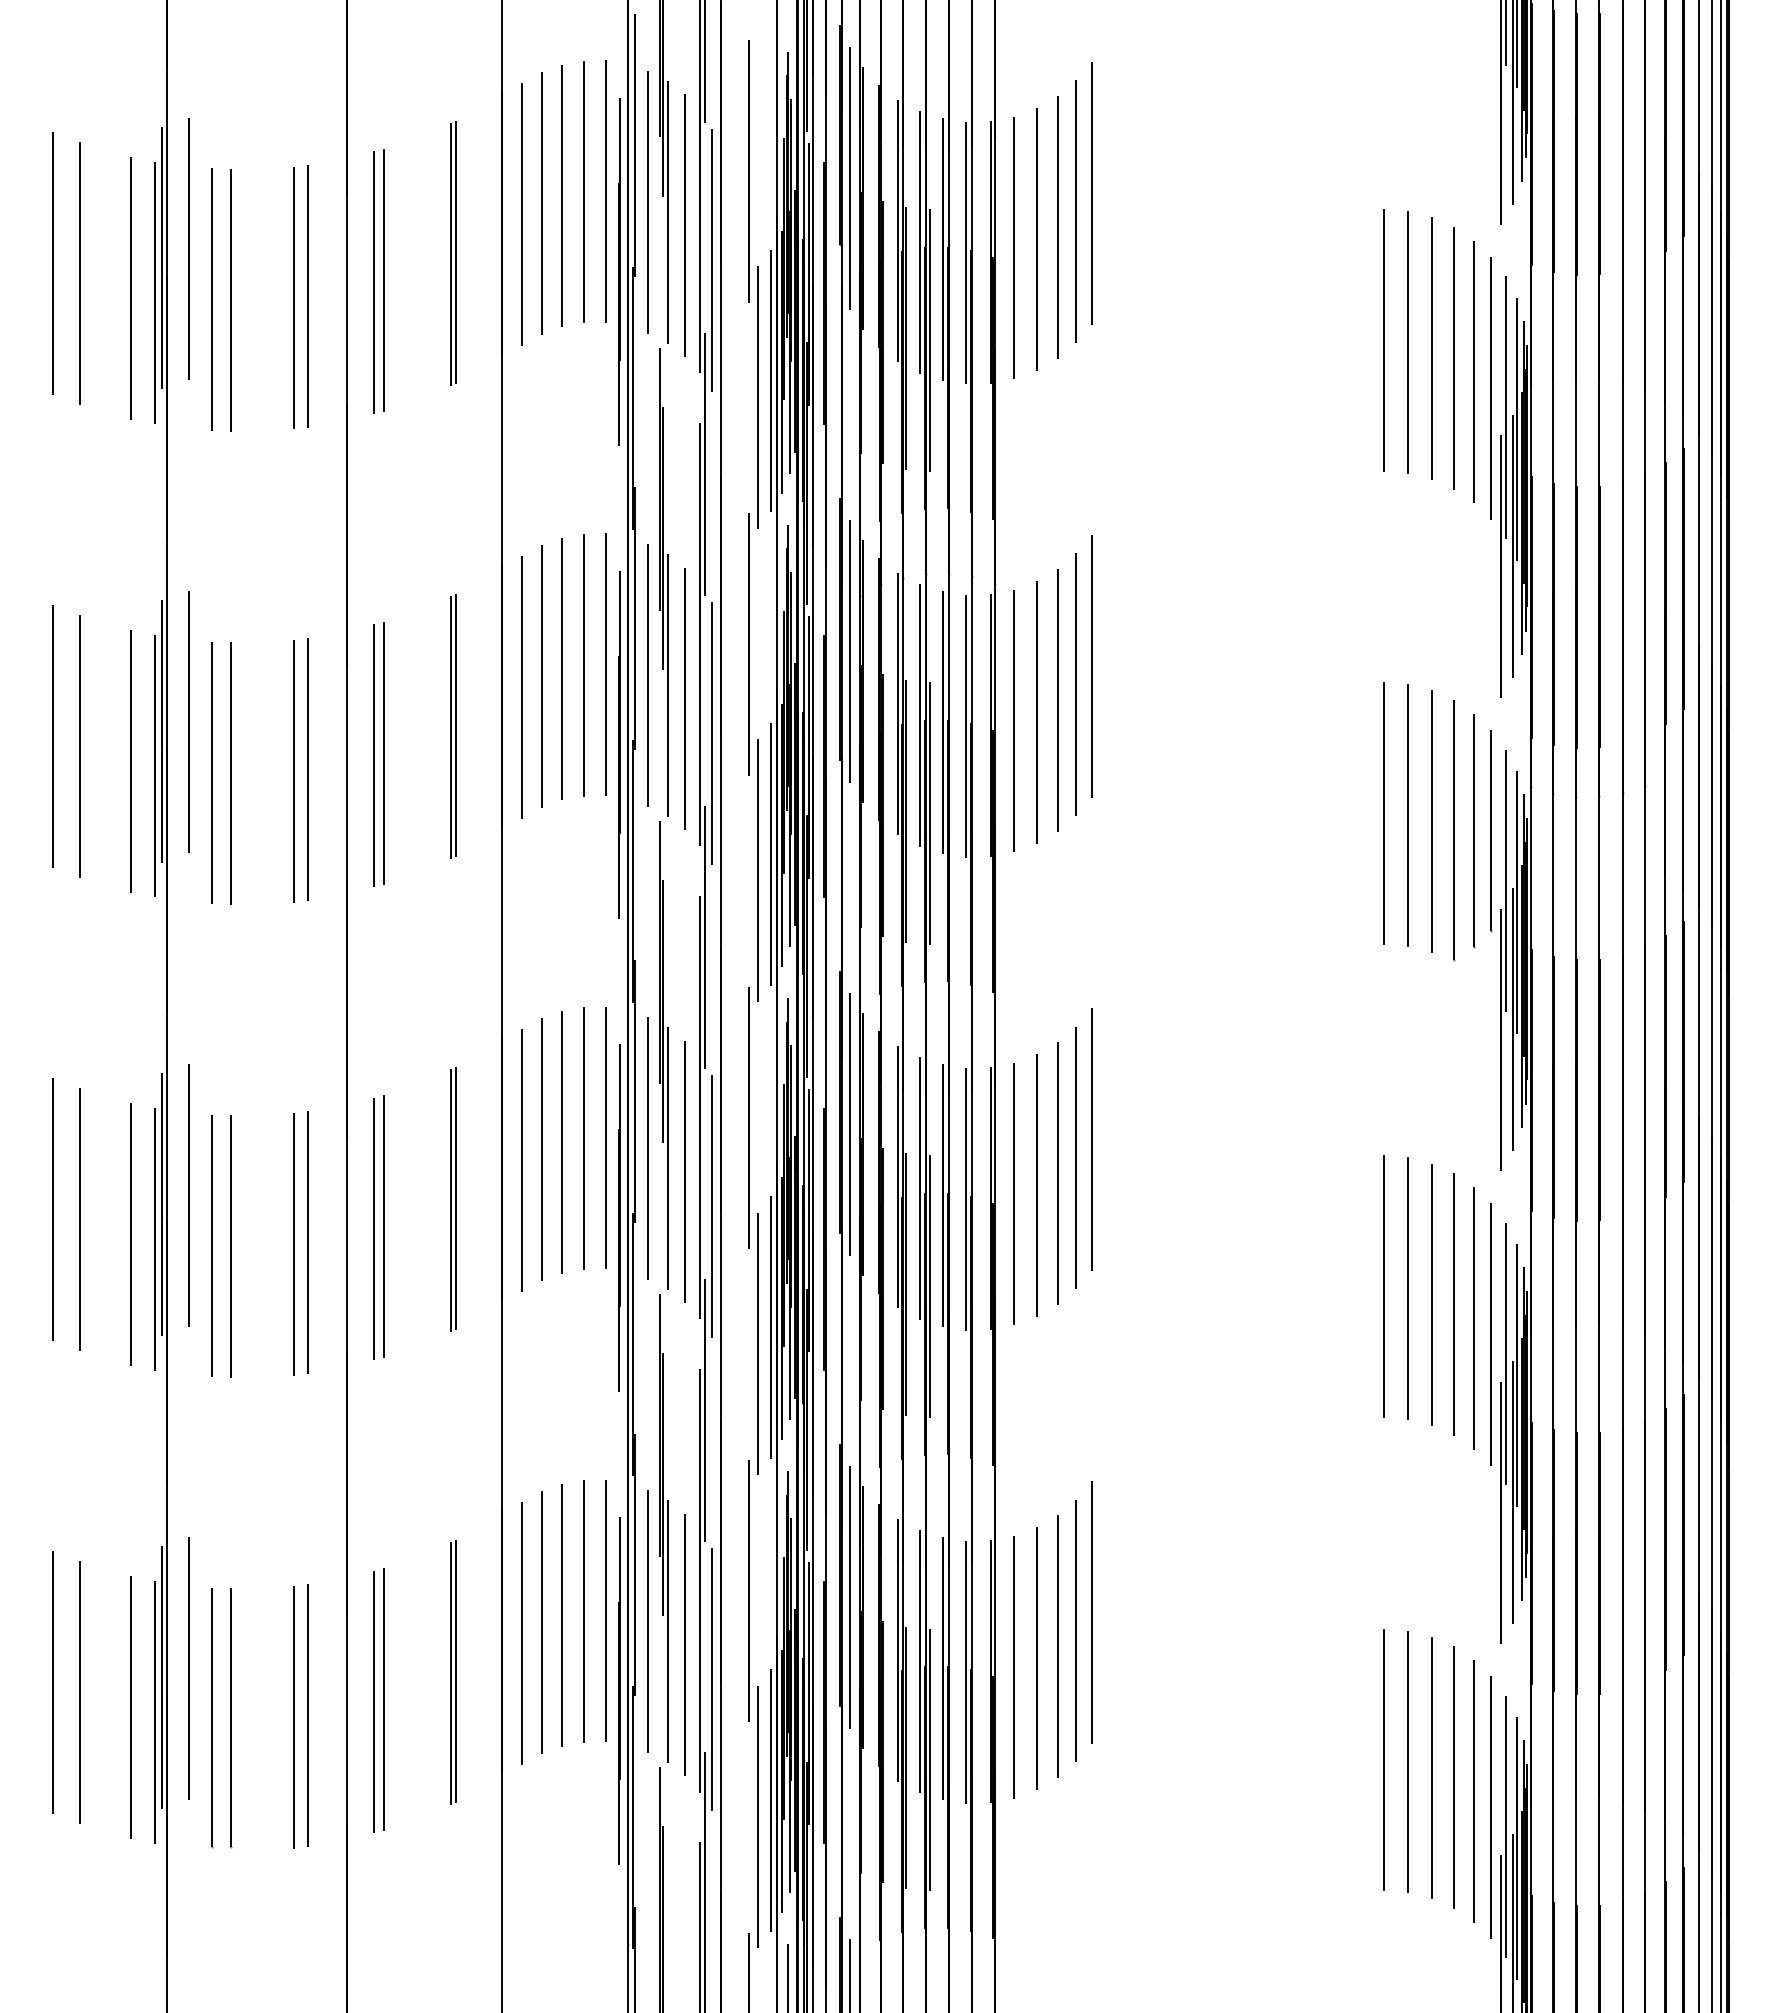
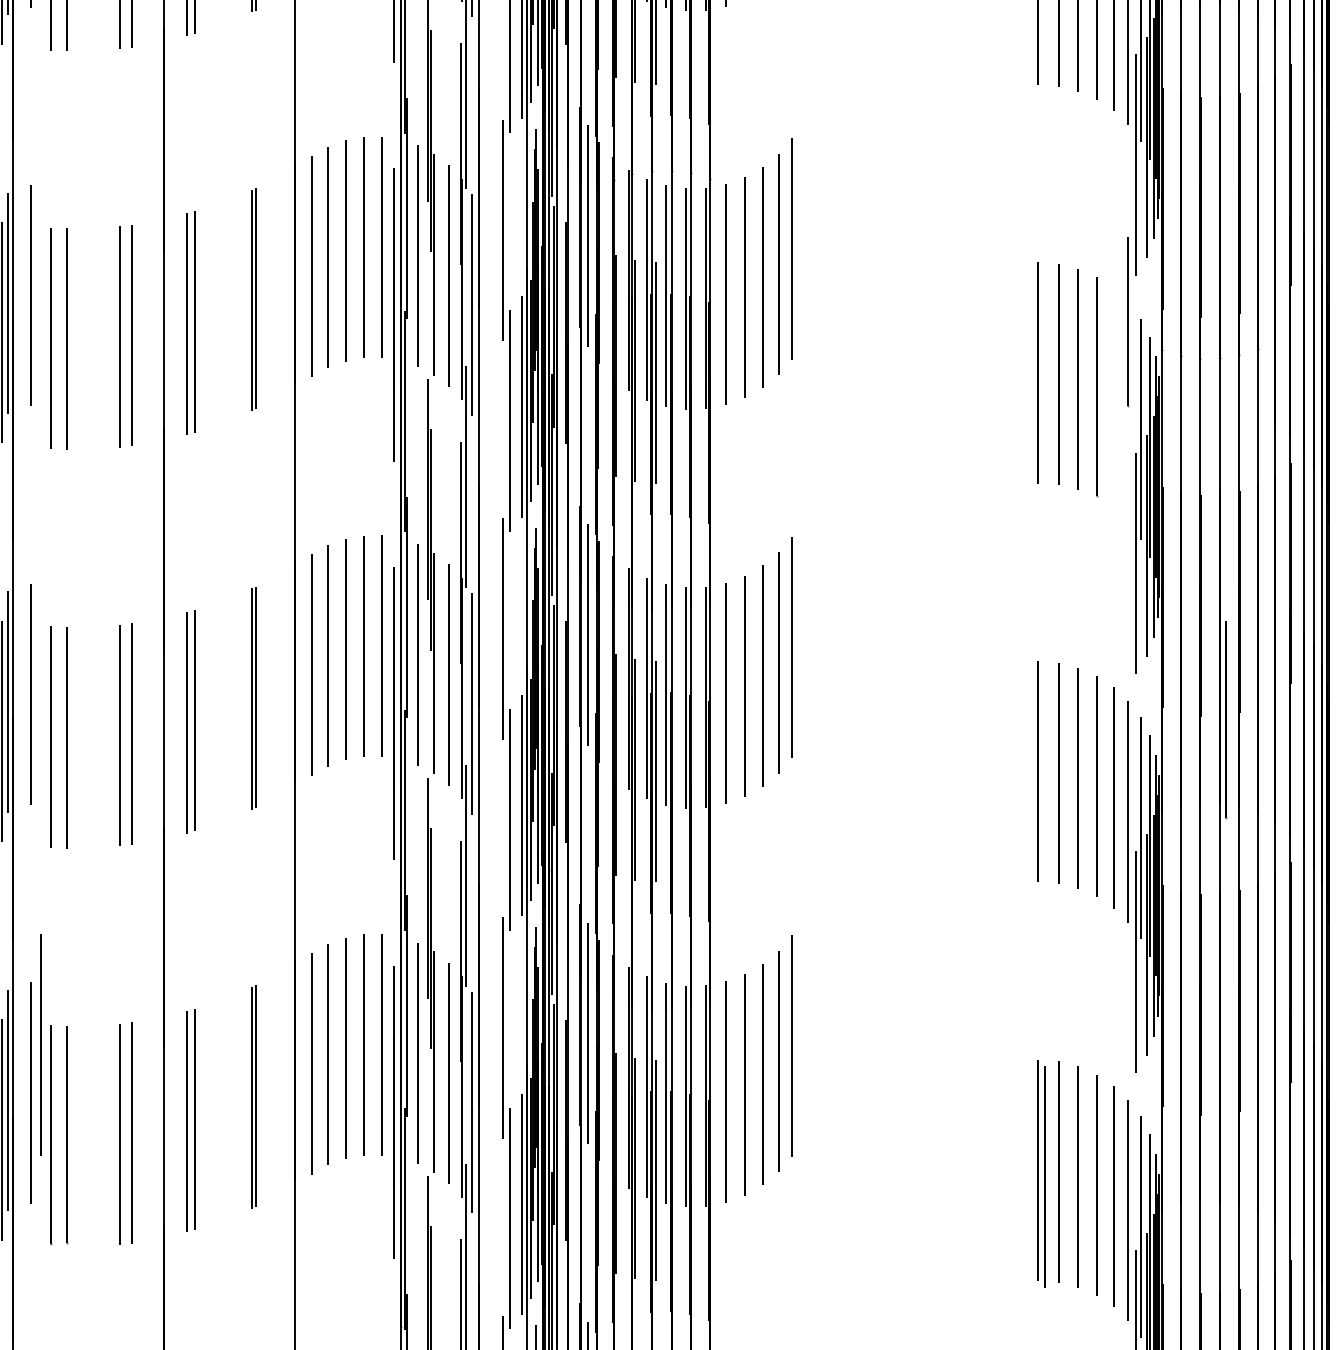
line: (1474, 831) -> (1226, 719), moved
line: (1491, 831) -> (1128, 322), moved
line: (200, 1610) -> (40, 1044), added
line: (1391, 1767) -> (1044, 1176), added

